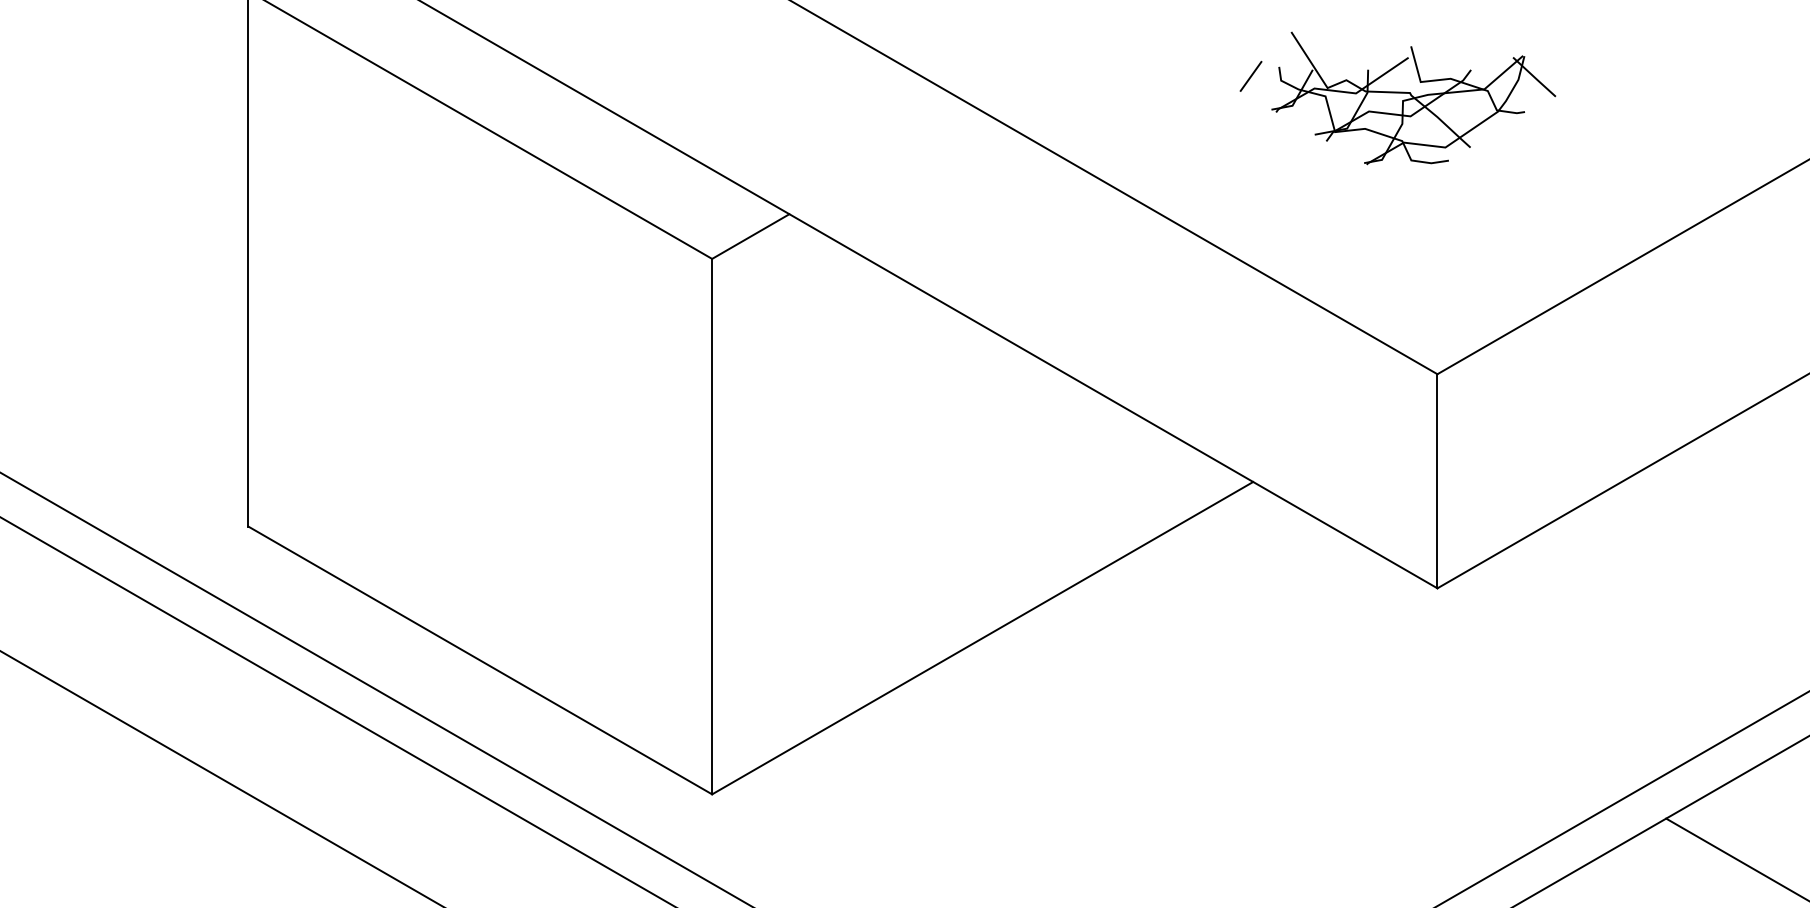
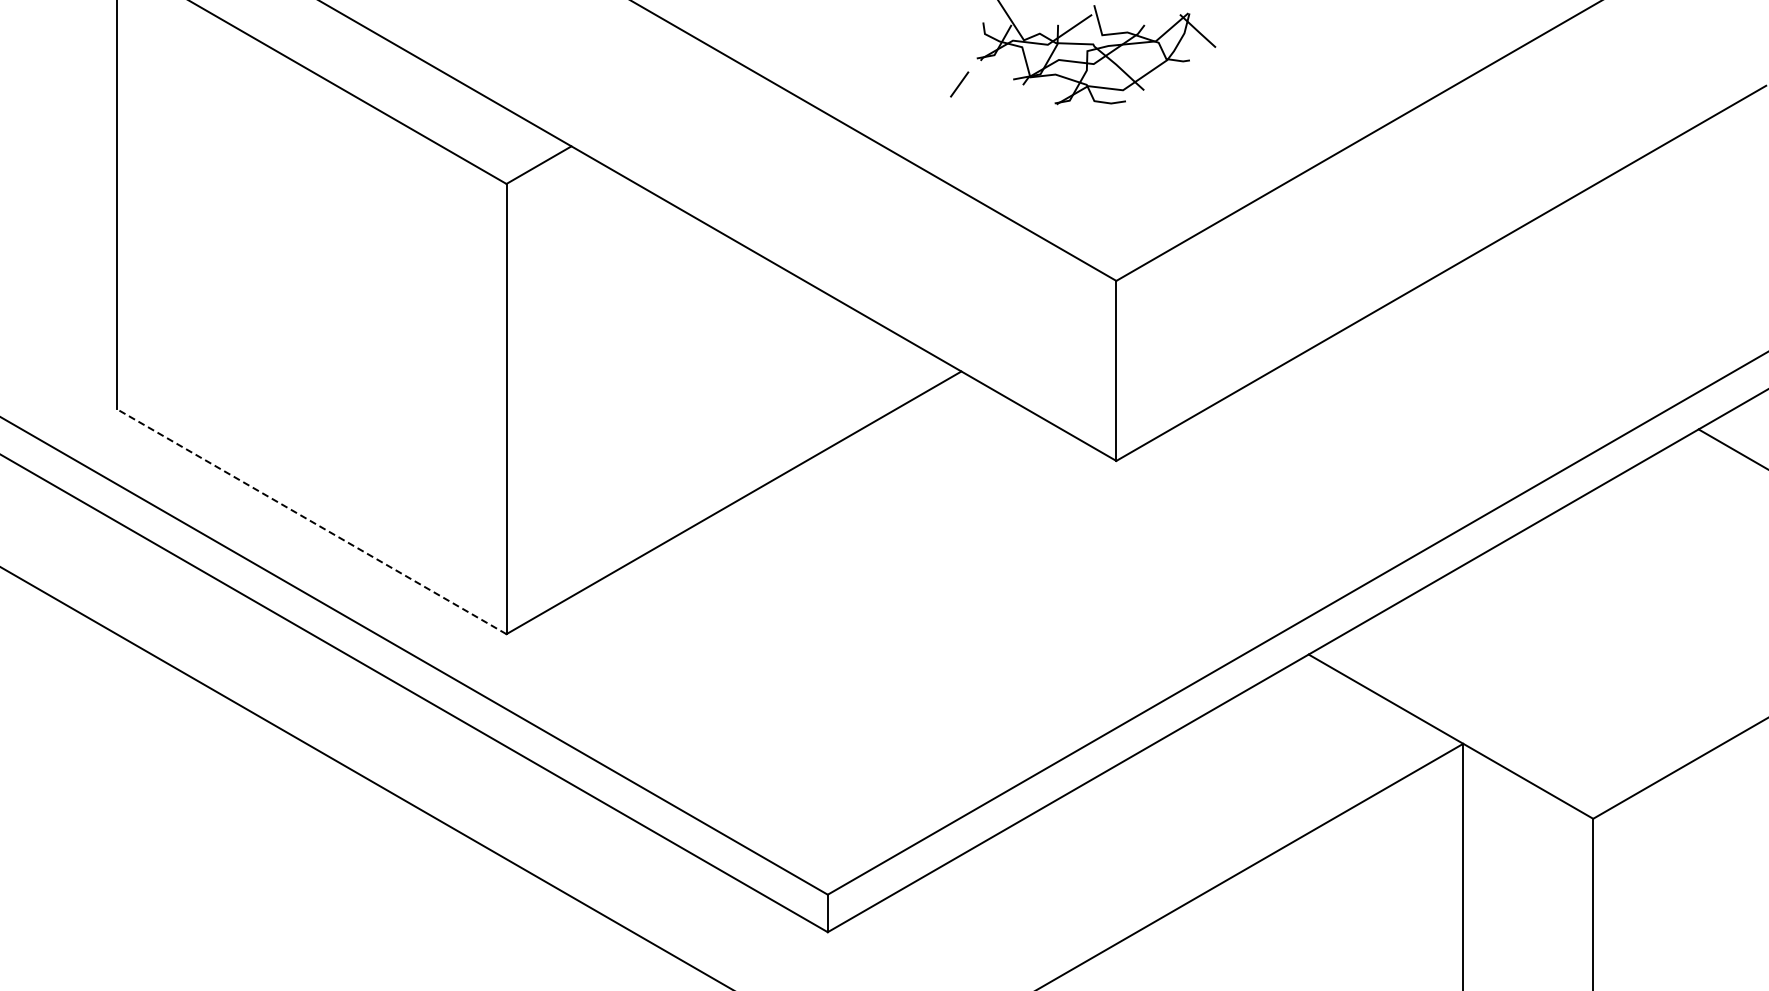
line: (1250, 76) -> (959, 84), moved
line: (480, 660) -> (311, 521), solid -> dashed

